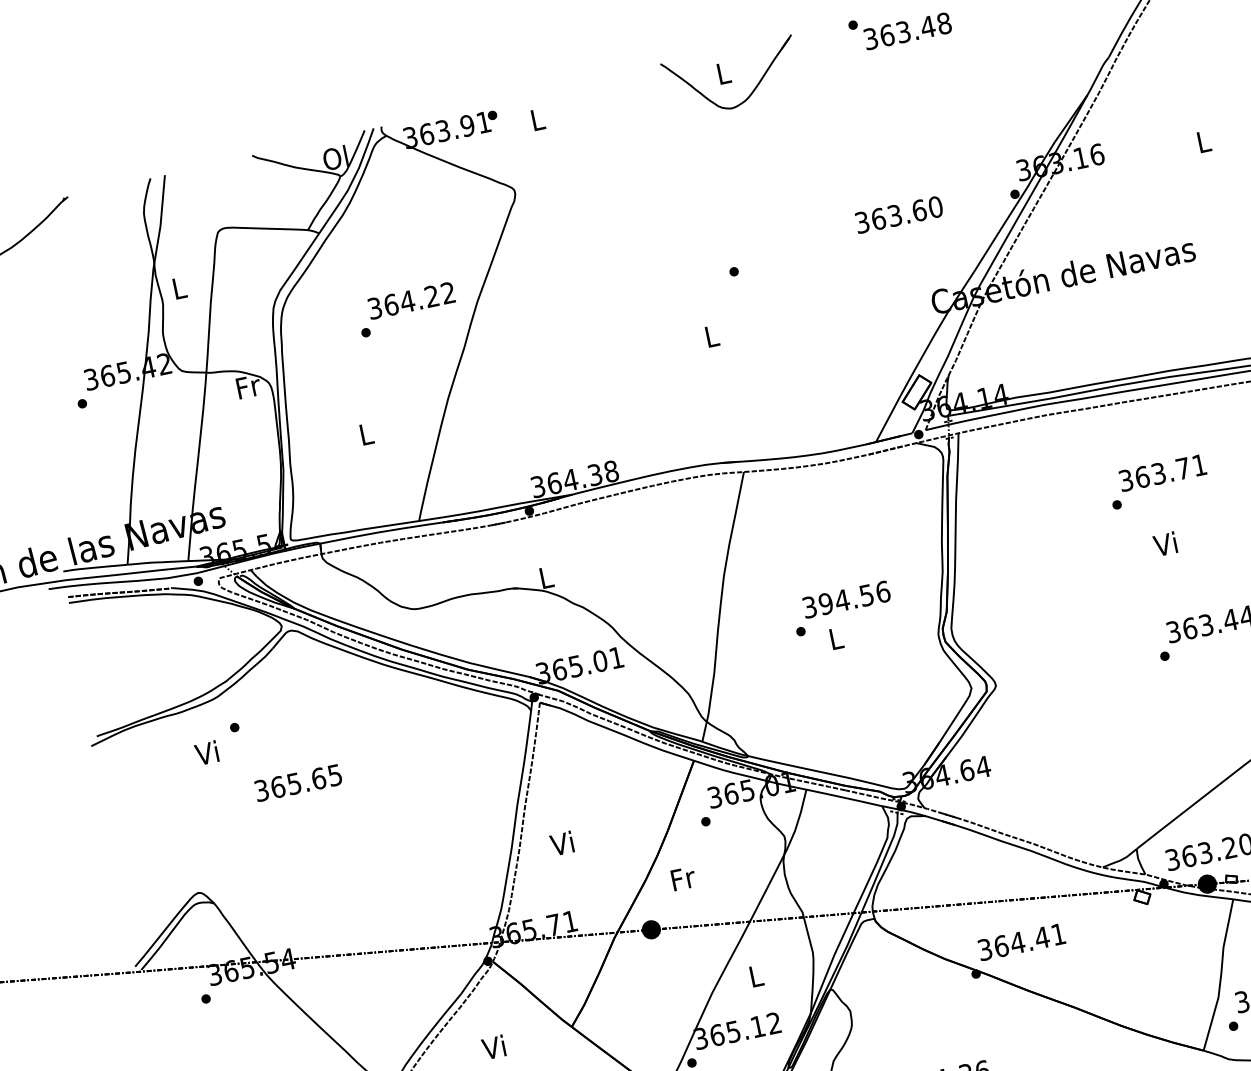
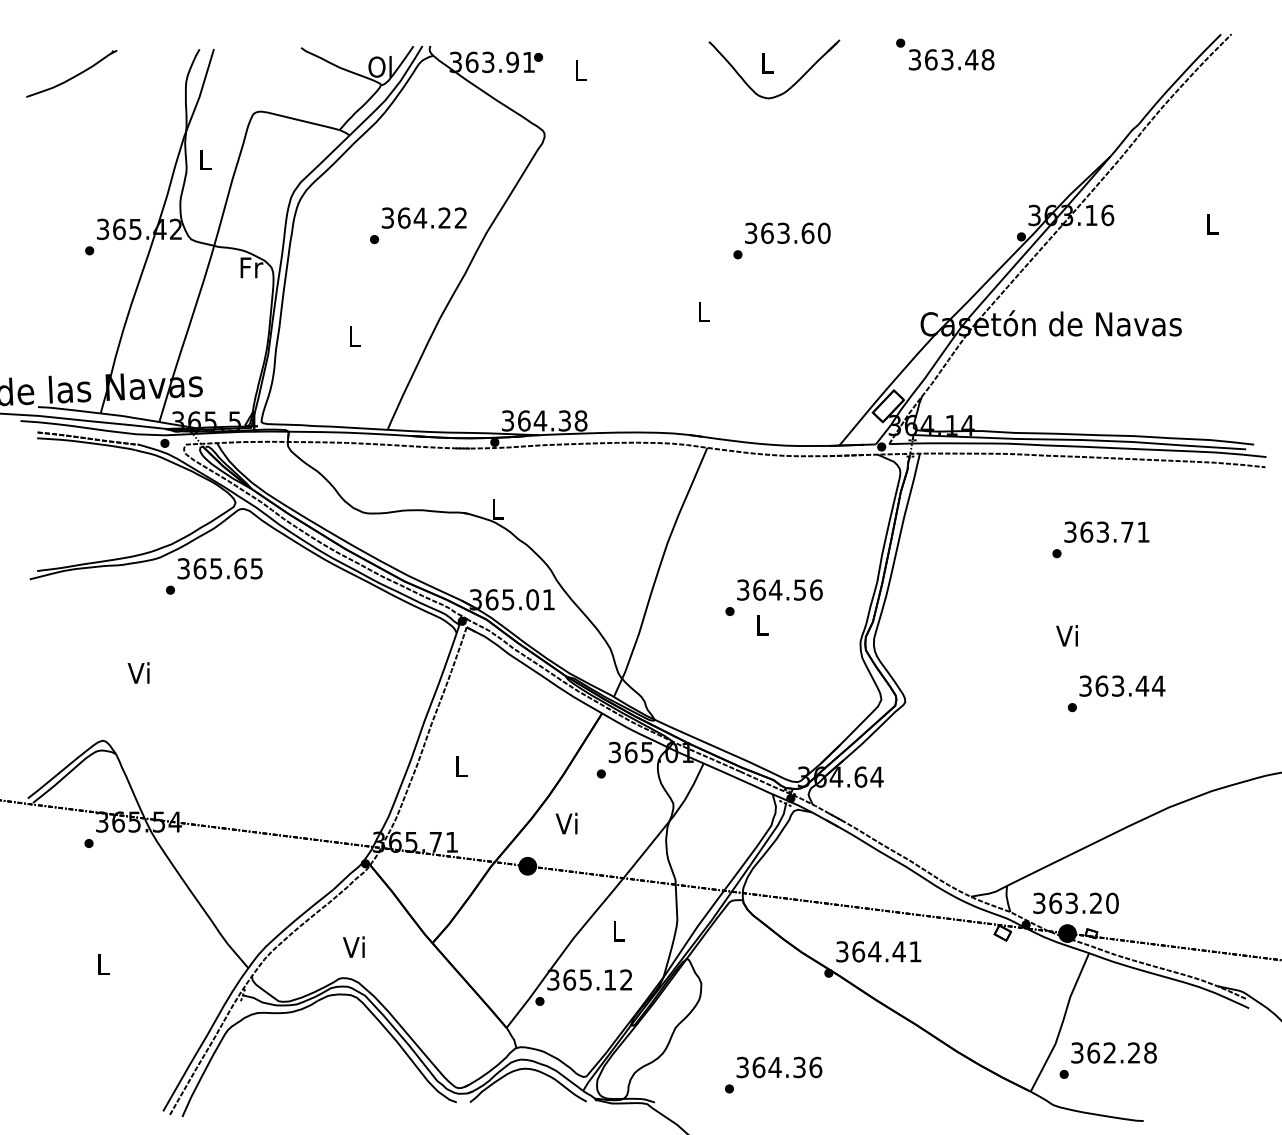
text: (898, 214) -> (787, 232), moved
text: (1164, 544) -> (1066, 635), moved
text: (825, 603) -> (759, 589), 394.56 -> 364.56
text: (206, 752) -> (138, 672), moved
text: (297, 782) -> (219, 568), moved
text: (561, 842) -> (459, 765), Vi -> L
text: (682, 878) -> (567, 823), Fr -> Vi

